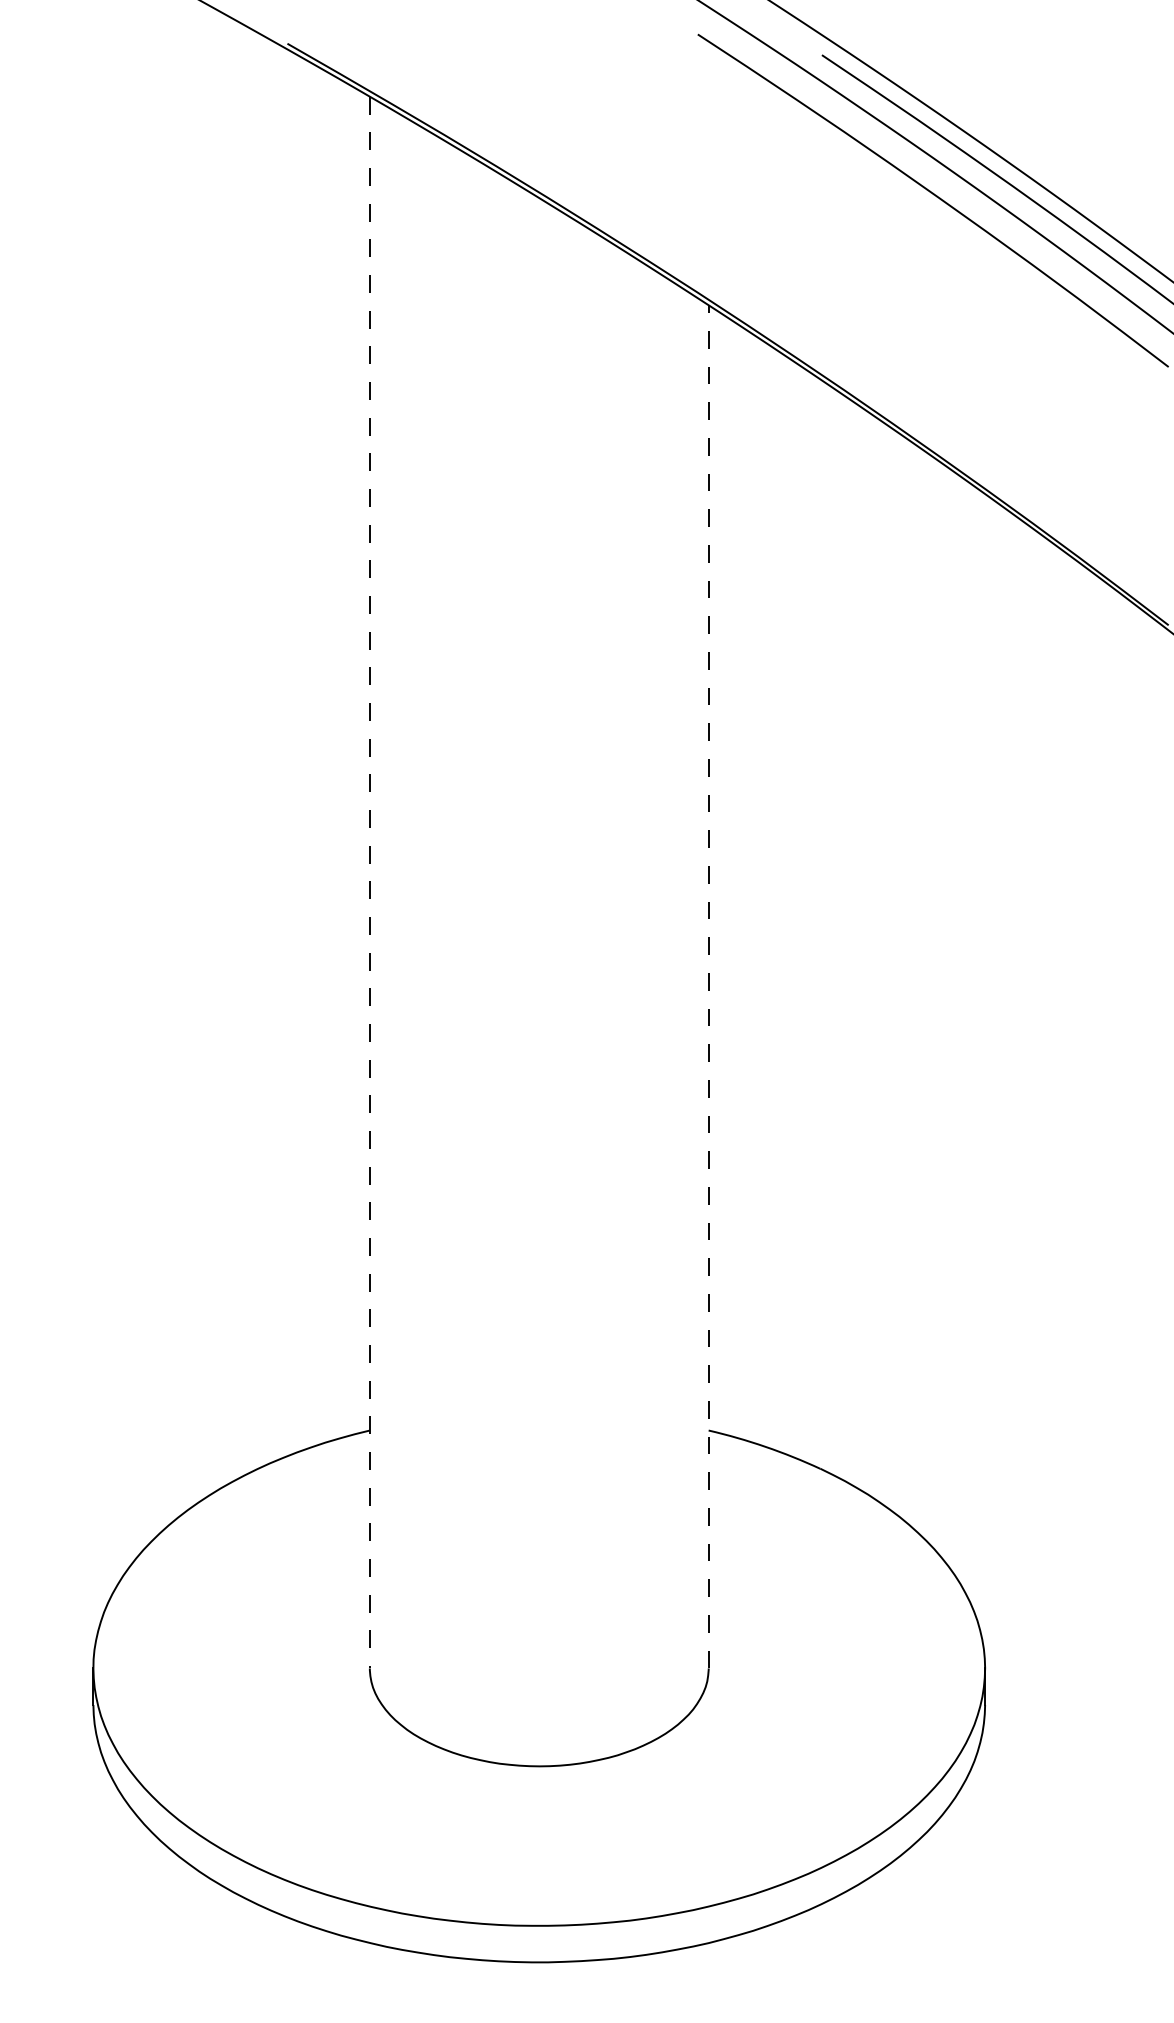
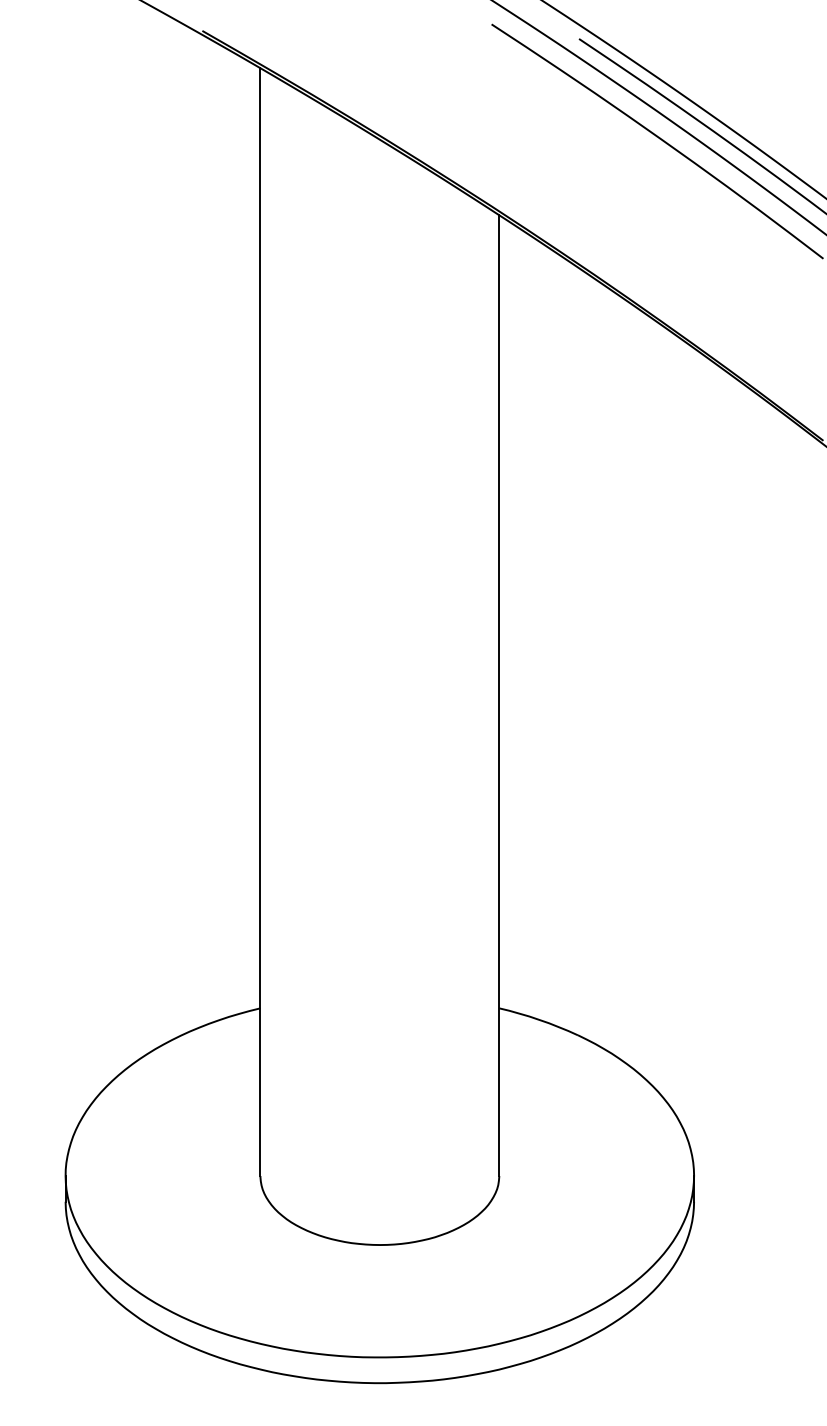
line: (369, 882) -> (260, 622), dashed -> solid
line: (708, 986) -> (499, 695), dashed -> solid

